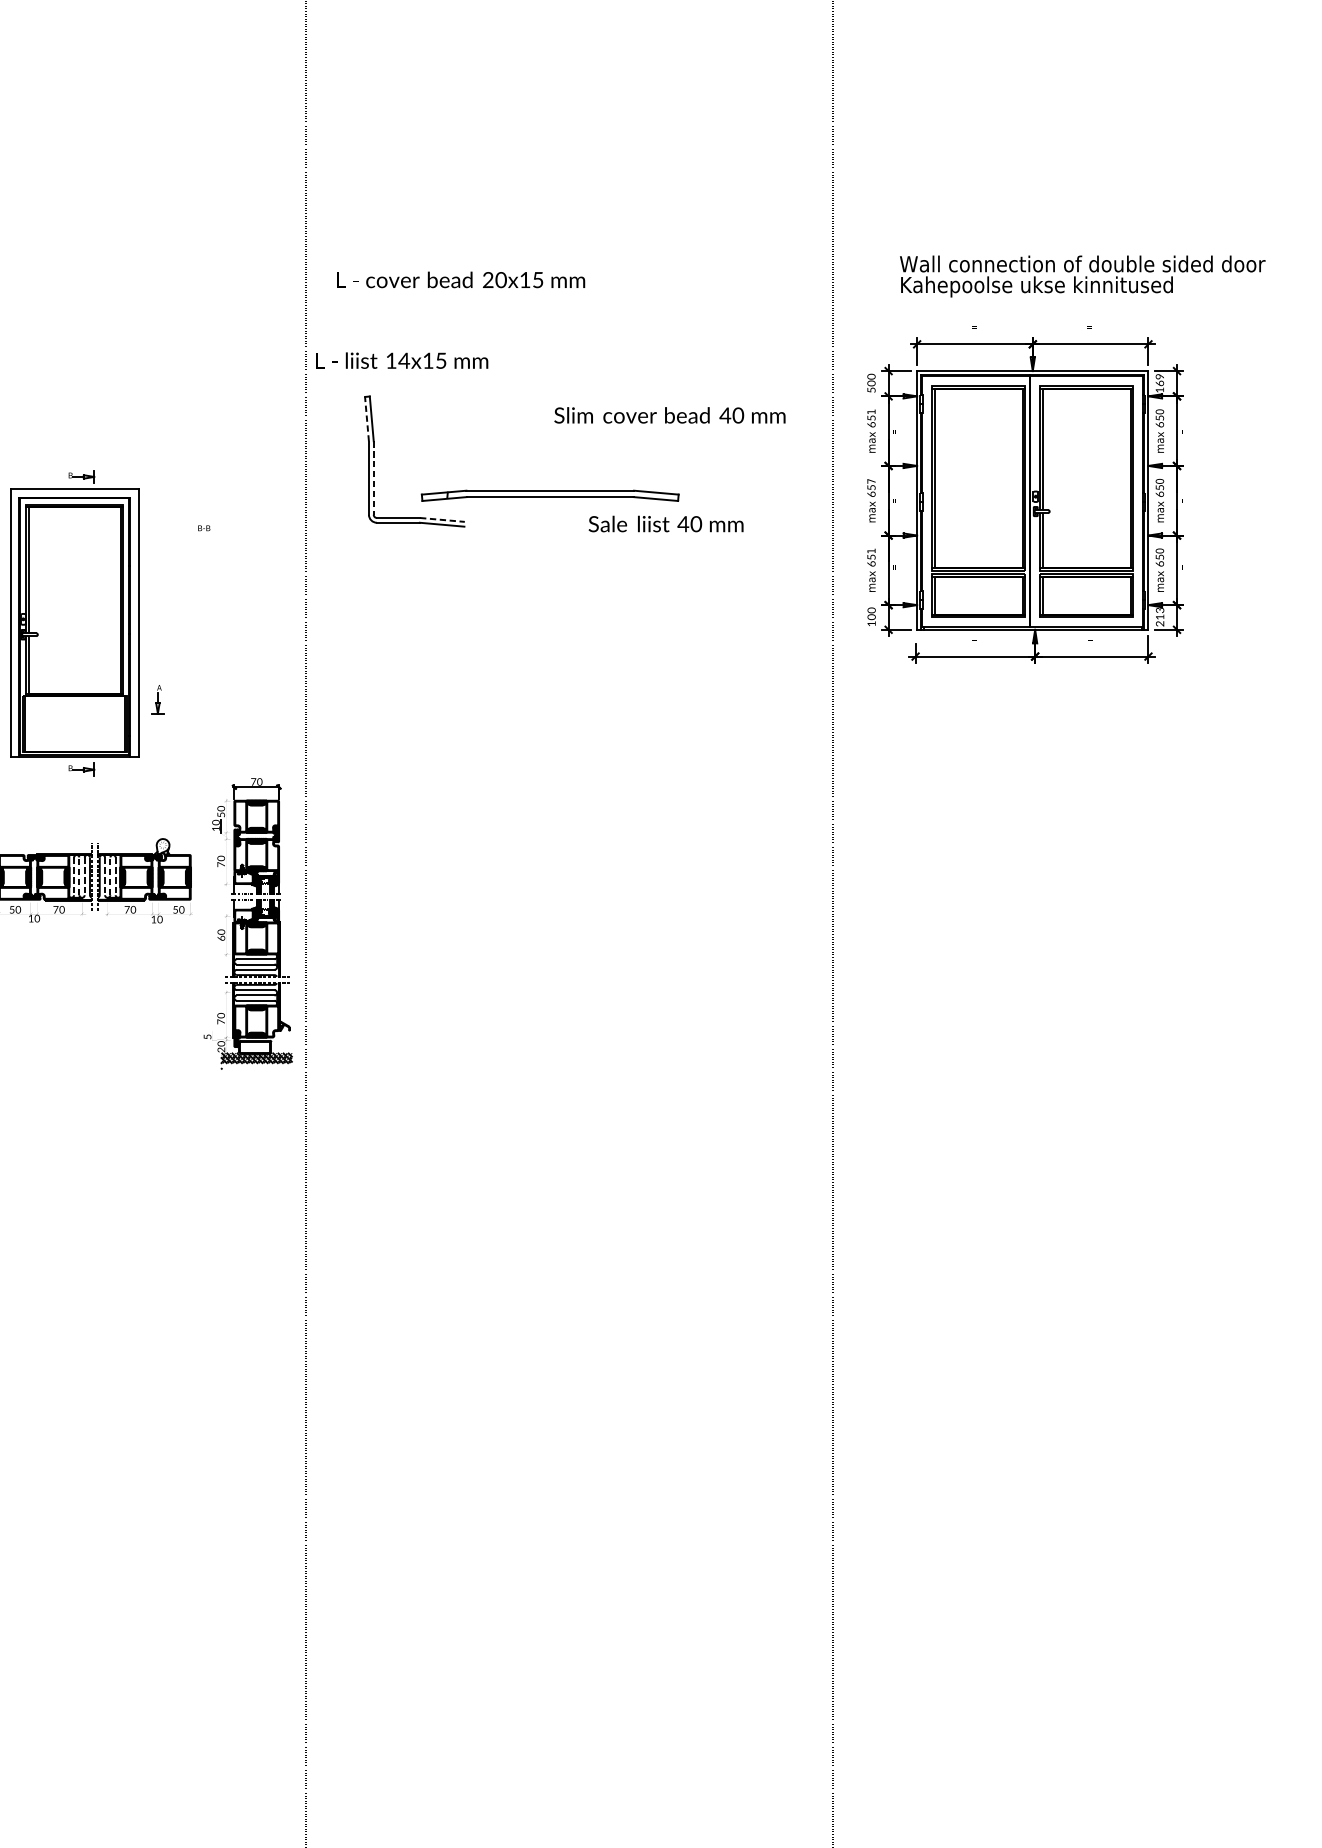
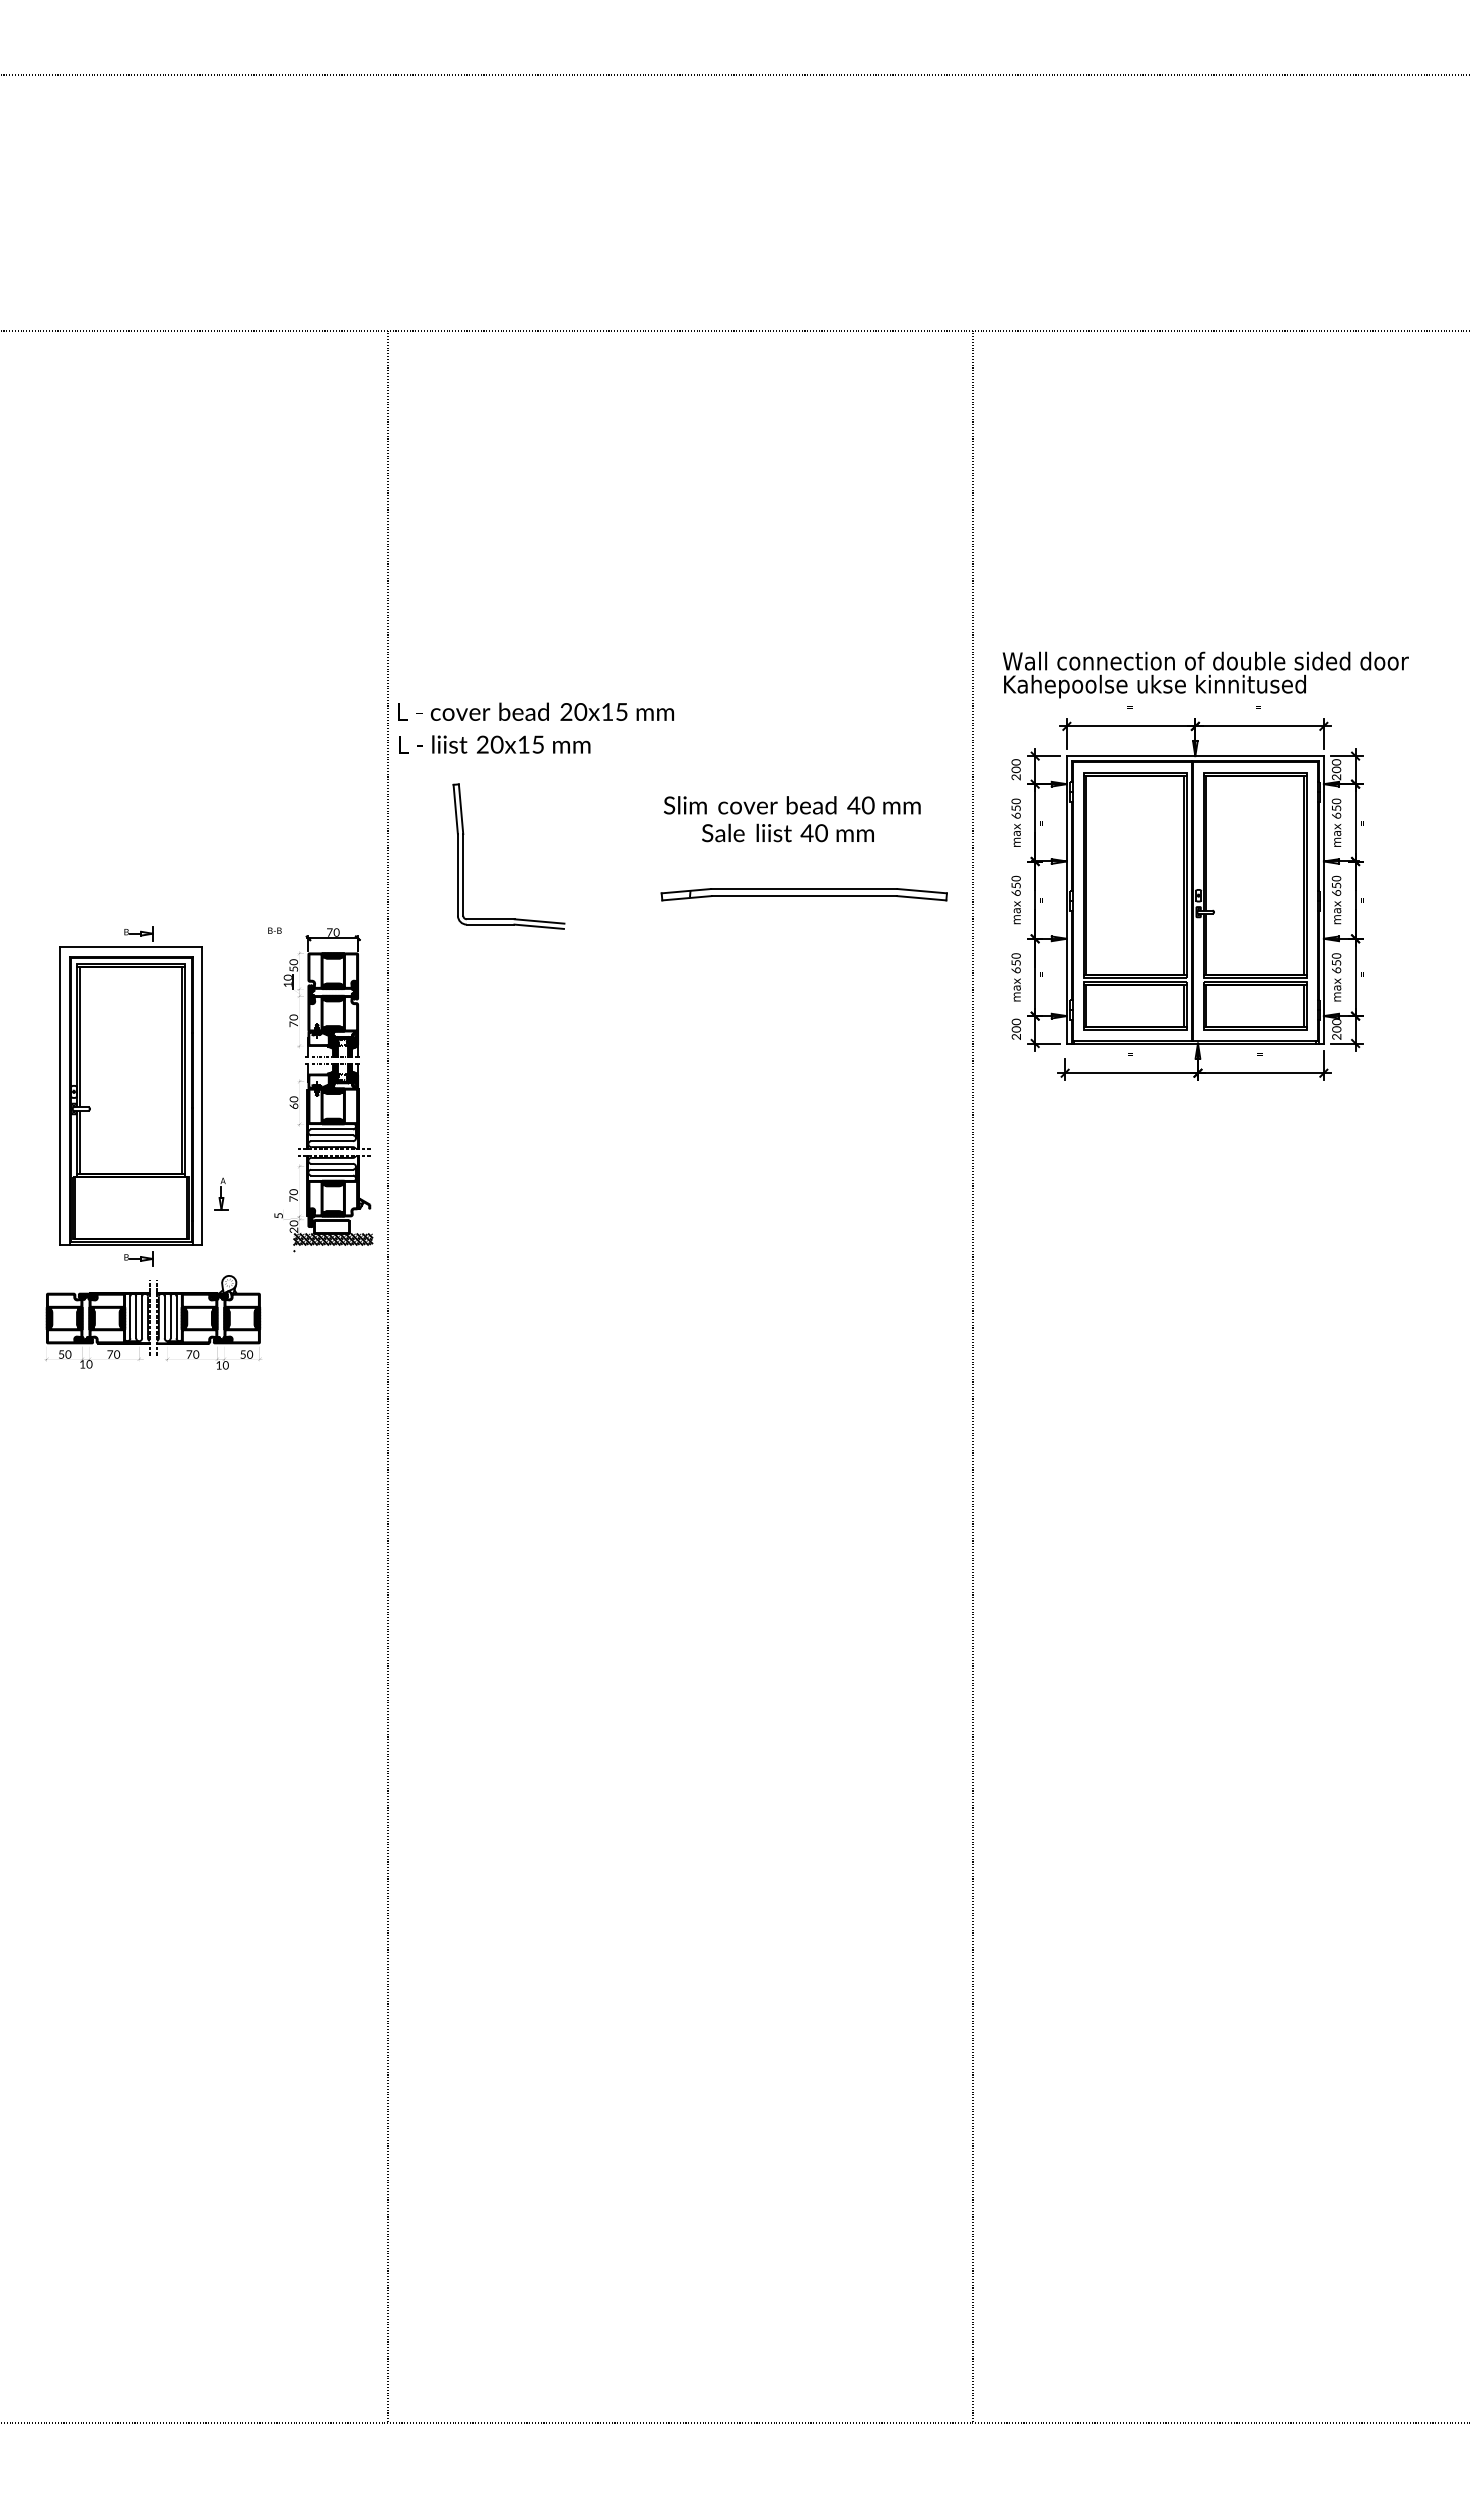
text: (1082, 276) -> (1205, 674), moved
text: (460, 279) -> (535, 711), moved
text: (398, 360) -> (490, 744), 14x15 -> 20x15
text: (1159, 383) -> (1336, 769), 169 -> 200
text: (870, 390) -> (1015, 777), 500 -> 200
text: (870, 411) -> (1015, 801), 1 -> 0
line: (366, 419) -> (455, 809), dashed -> solid
line: (373, 477) -> (463, 874), dashed -> solid
text: (870, 481) -> (1015, 878), 7 -> 0
part: (549, 495) -> (803, 894), moved
line: (442, 519) -> (539, 921), dashed -> solid
text: (665, 523) -> (787, 832), moved
text: (870, 550) -> (1015, 955), 1 -> 0
text: (1159, 613) -> (1336, 1025), 213 -> 200
part: (74, 623) -> (130, 1096), moved
text: (870, 623) -> (1015, 1036), 100 -> 200
part: (157, 699) -> (221, 1193), moved
line: (74, 876) -> (130, 1317), dashed -> solid
line: (79, 876) -> (136, 1317), dashed -> solid
line: (85, 876) -> (142, 1317), dashed -> solid
line: (104, 876) -> (164, 1317), dashed -> solid
line: (110, 876) -> (170, 1317), dashed -> solid
line: (115, 876) -> (176, 1317), dashed -> solid
part: (247, 924) -> (323, 1090), moved

